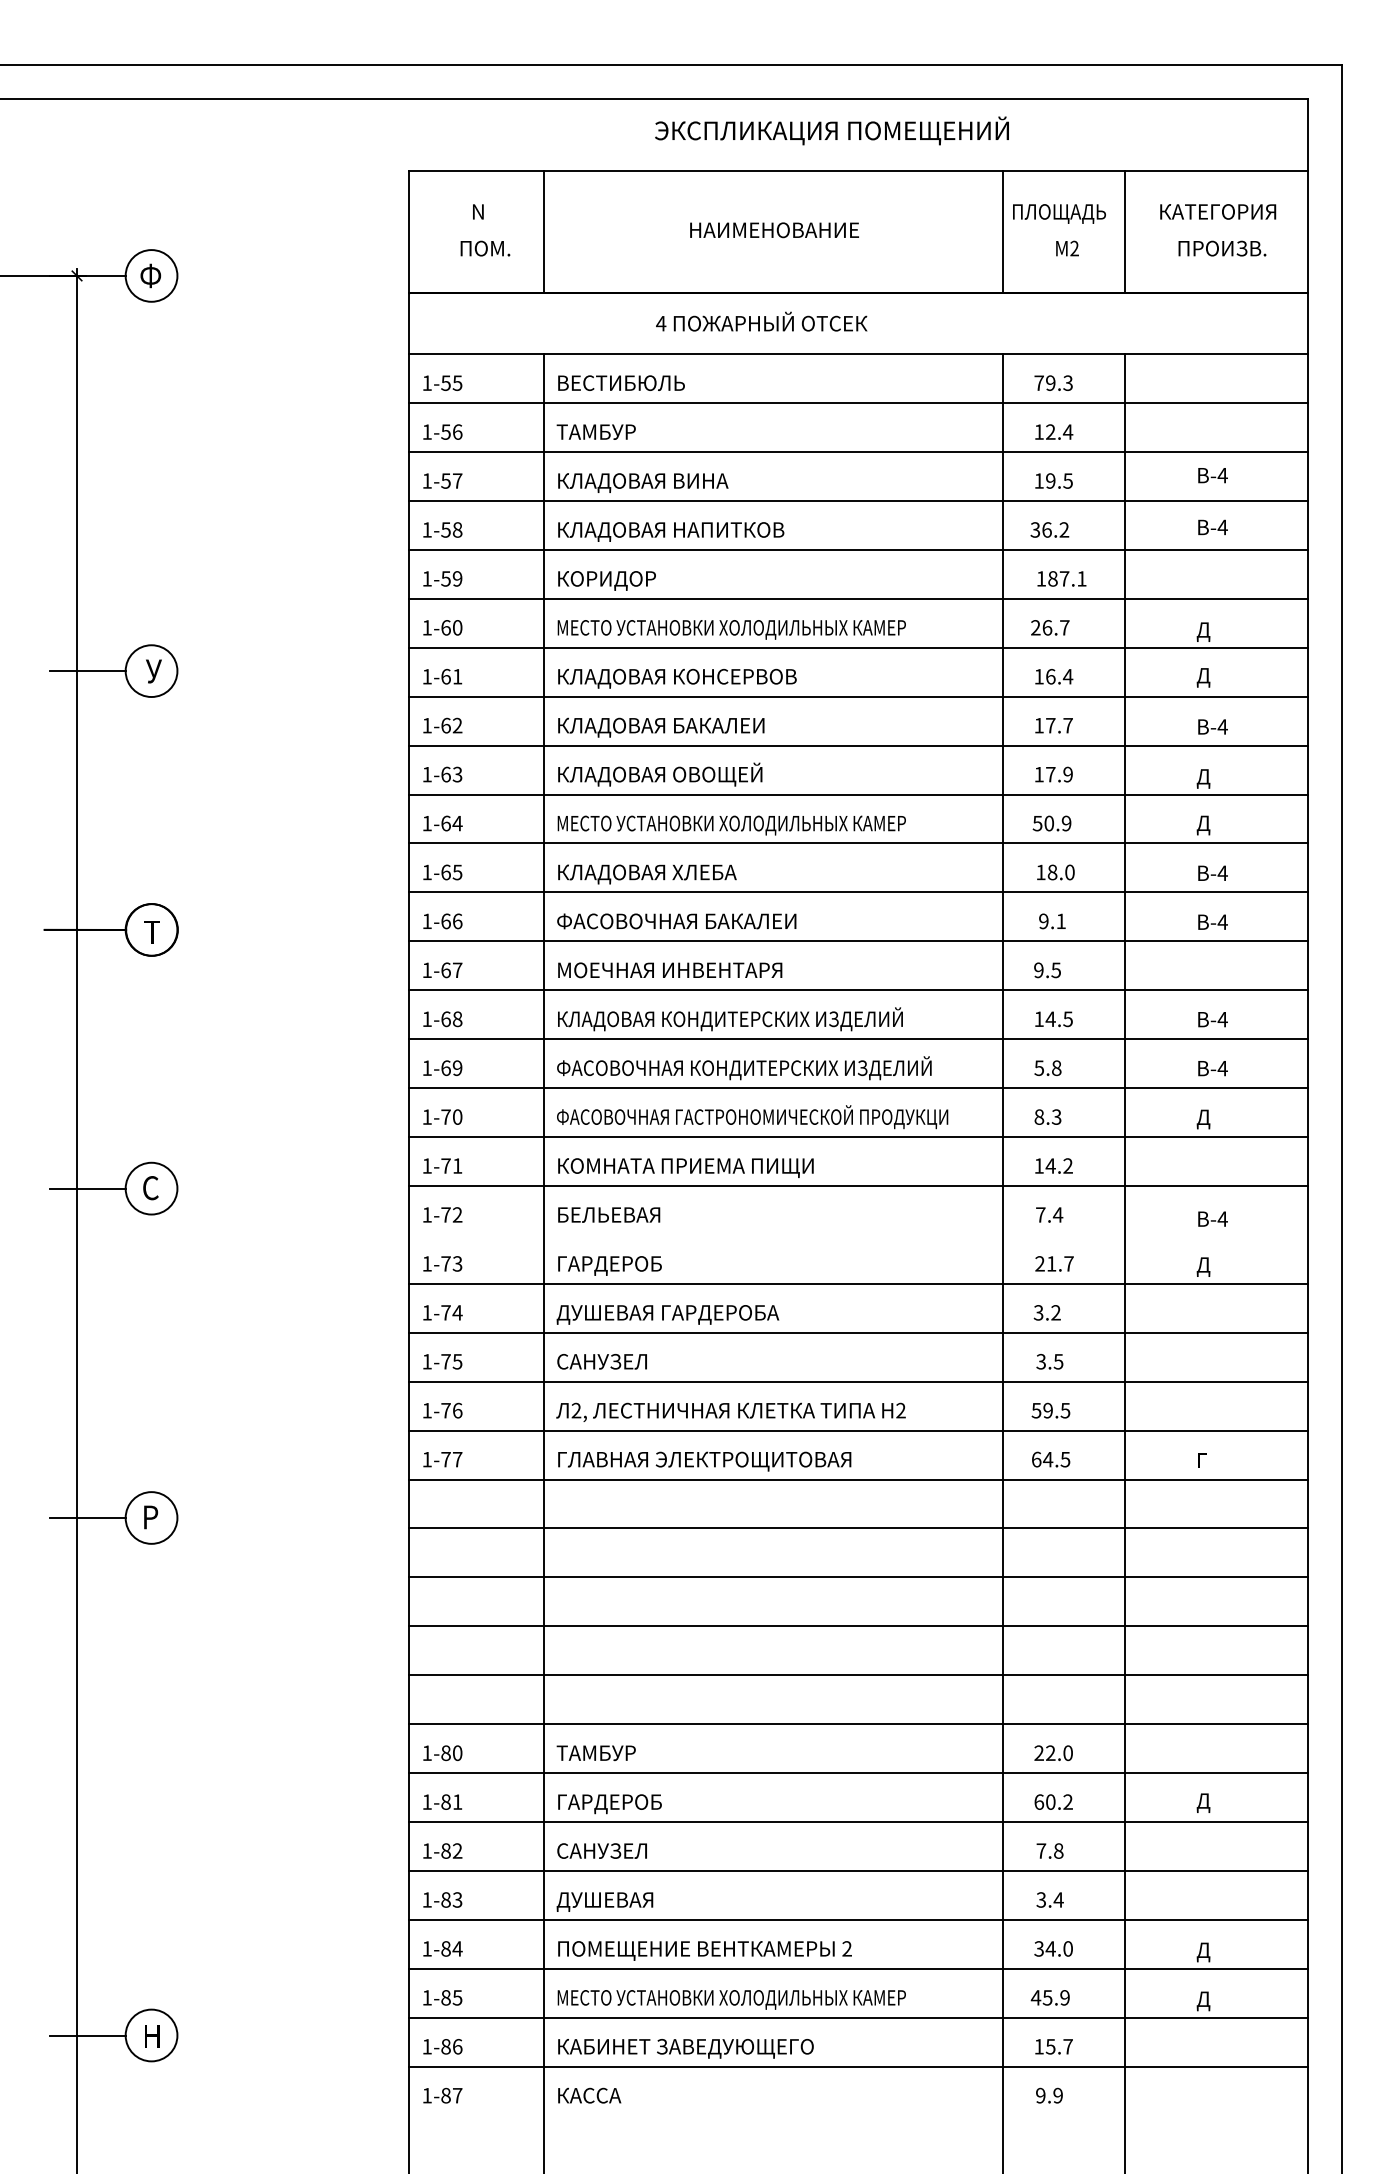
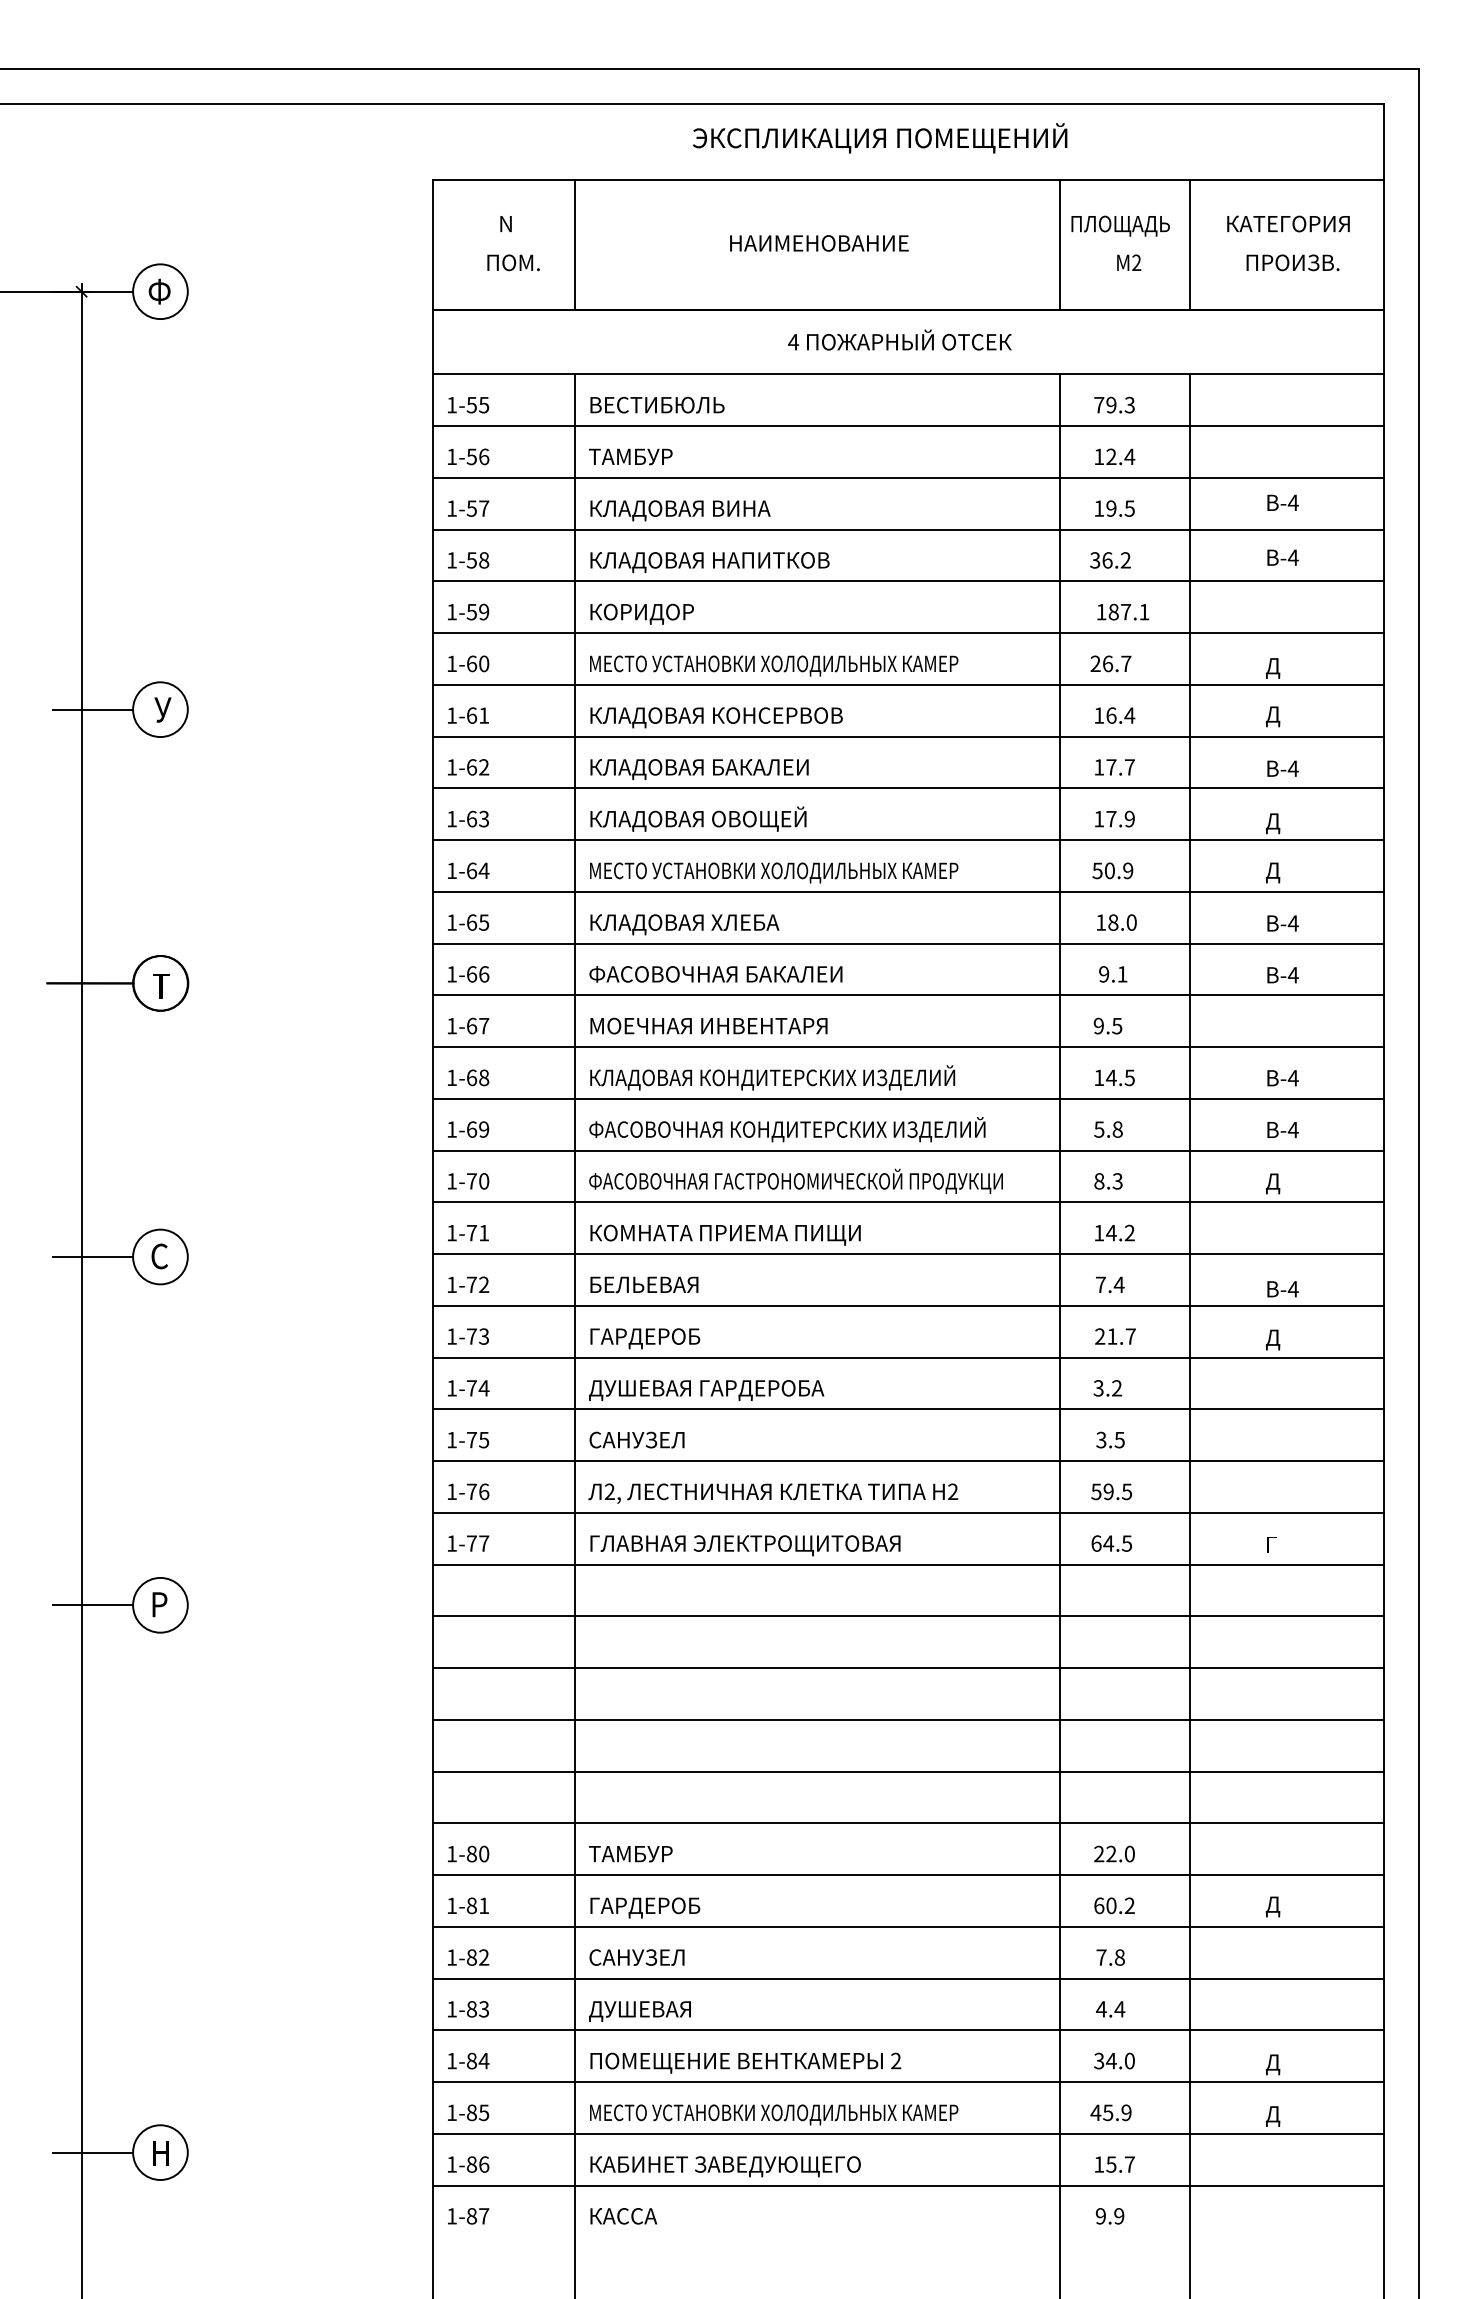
text: (761, 321) -> (899, 339), moved
line: (858, 1234) -> (908, 1305), added
text: (1041, 1899) -> (1101, 2008), 3.4 -> 4.4

